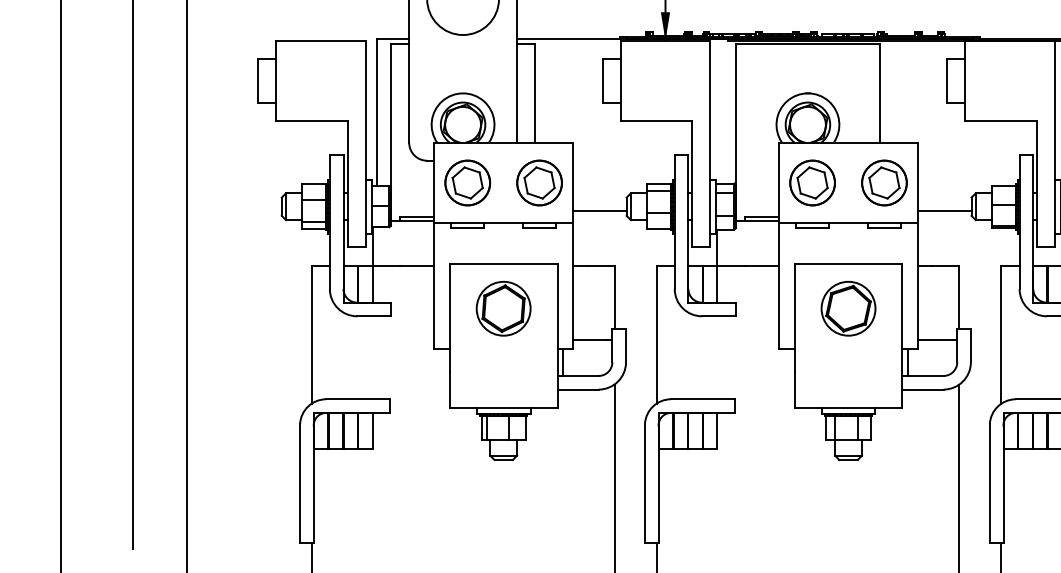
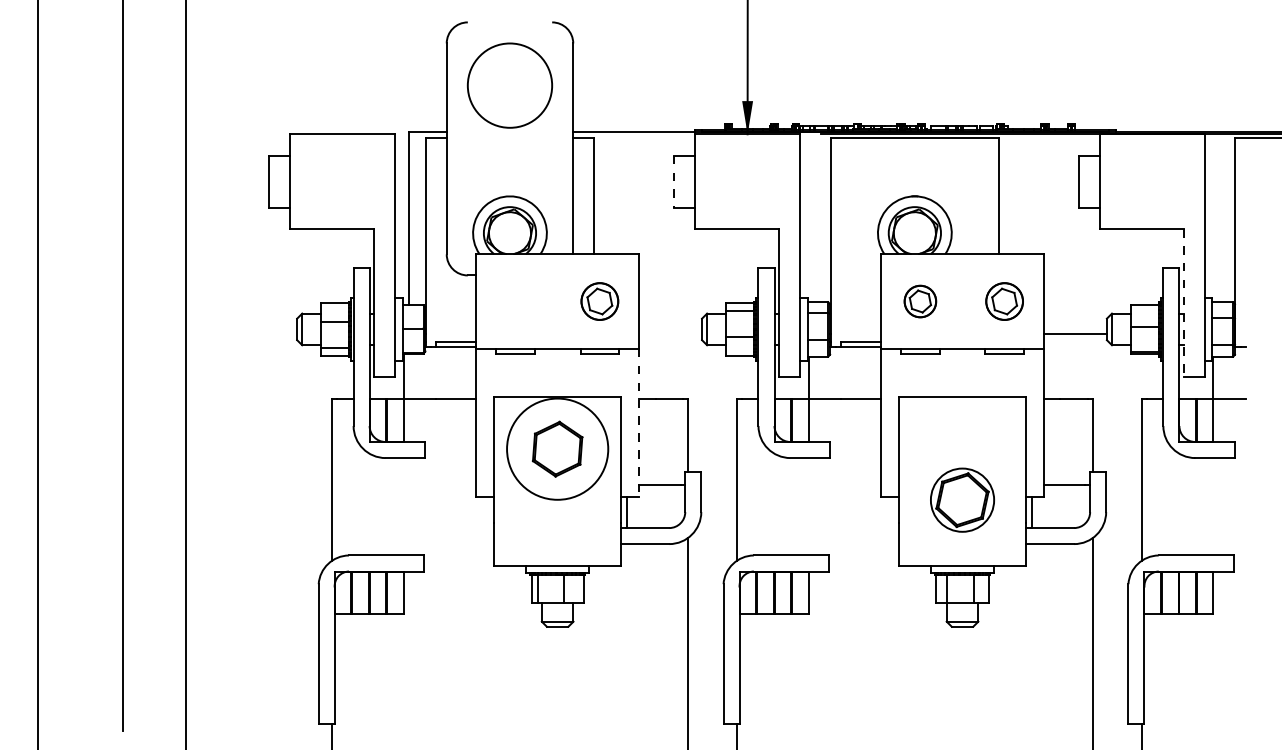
line: (602, 81) -> (673, 182), solid -> dashed
part: (467, 182) -> (515, 301), removed
part: (539, 182) -> (599, 301), size x0.7
part: (812, 182) -> (920, 301), size x0.6
part: (884, 182) -> (1004, 301), size x0.7
line: (1037, 184) -> (1184, 303), solid -> dashed
line: (599, 211) -> (670, 334), removed
line: (573, 286) -> (639, 422), solid -> dashed
circle: (503, 308) -> (557, 448), size x1.6
part: (848, 308) -> (962, 499), moved

